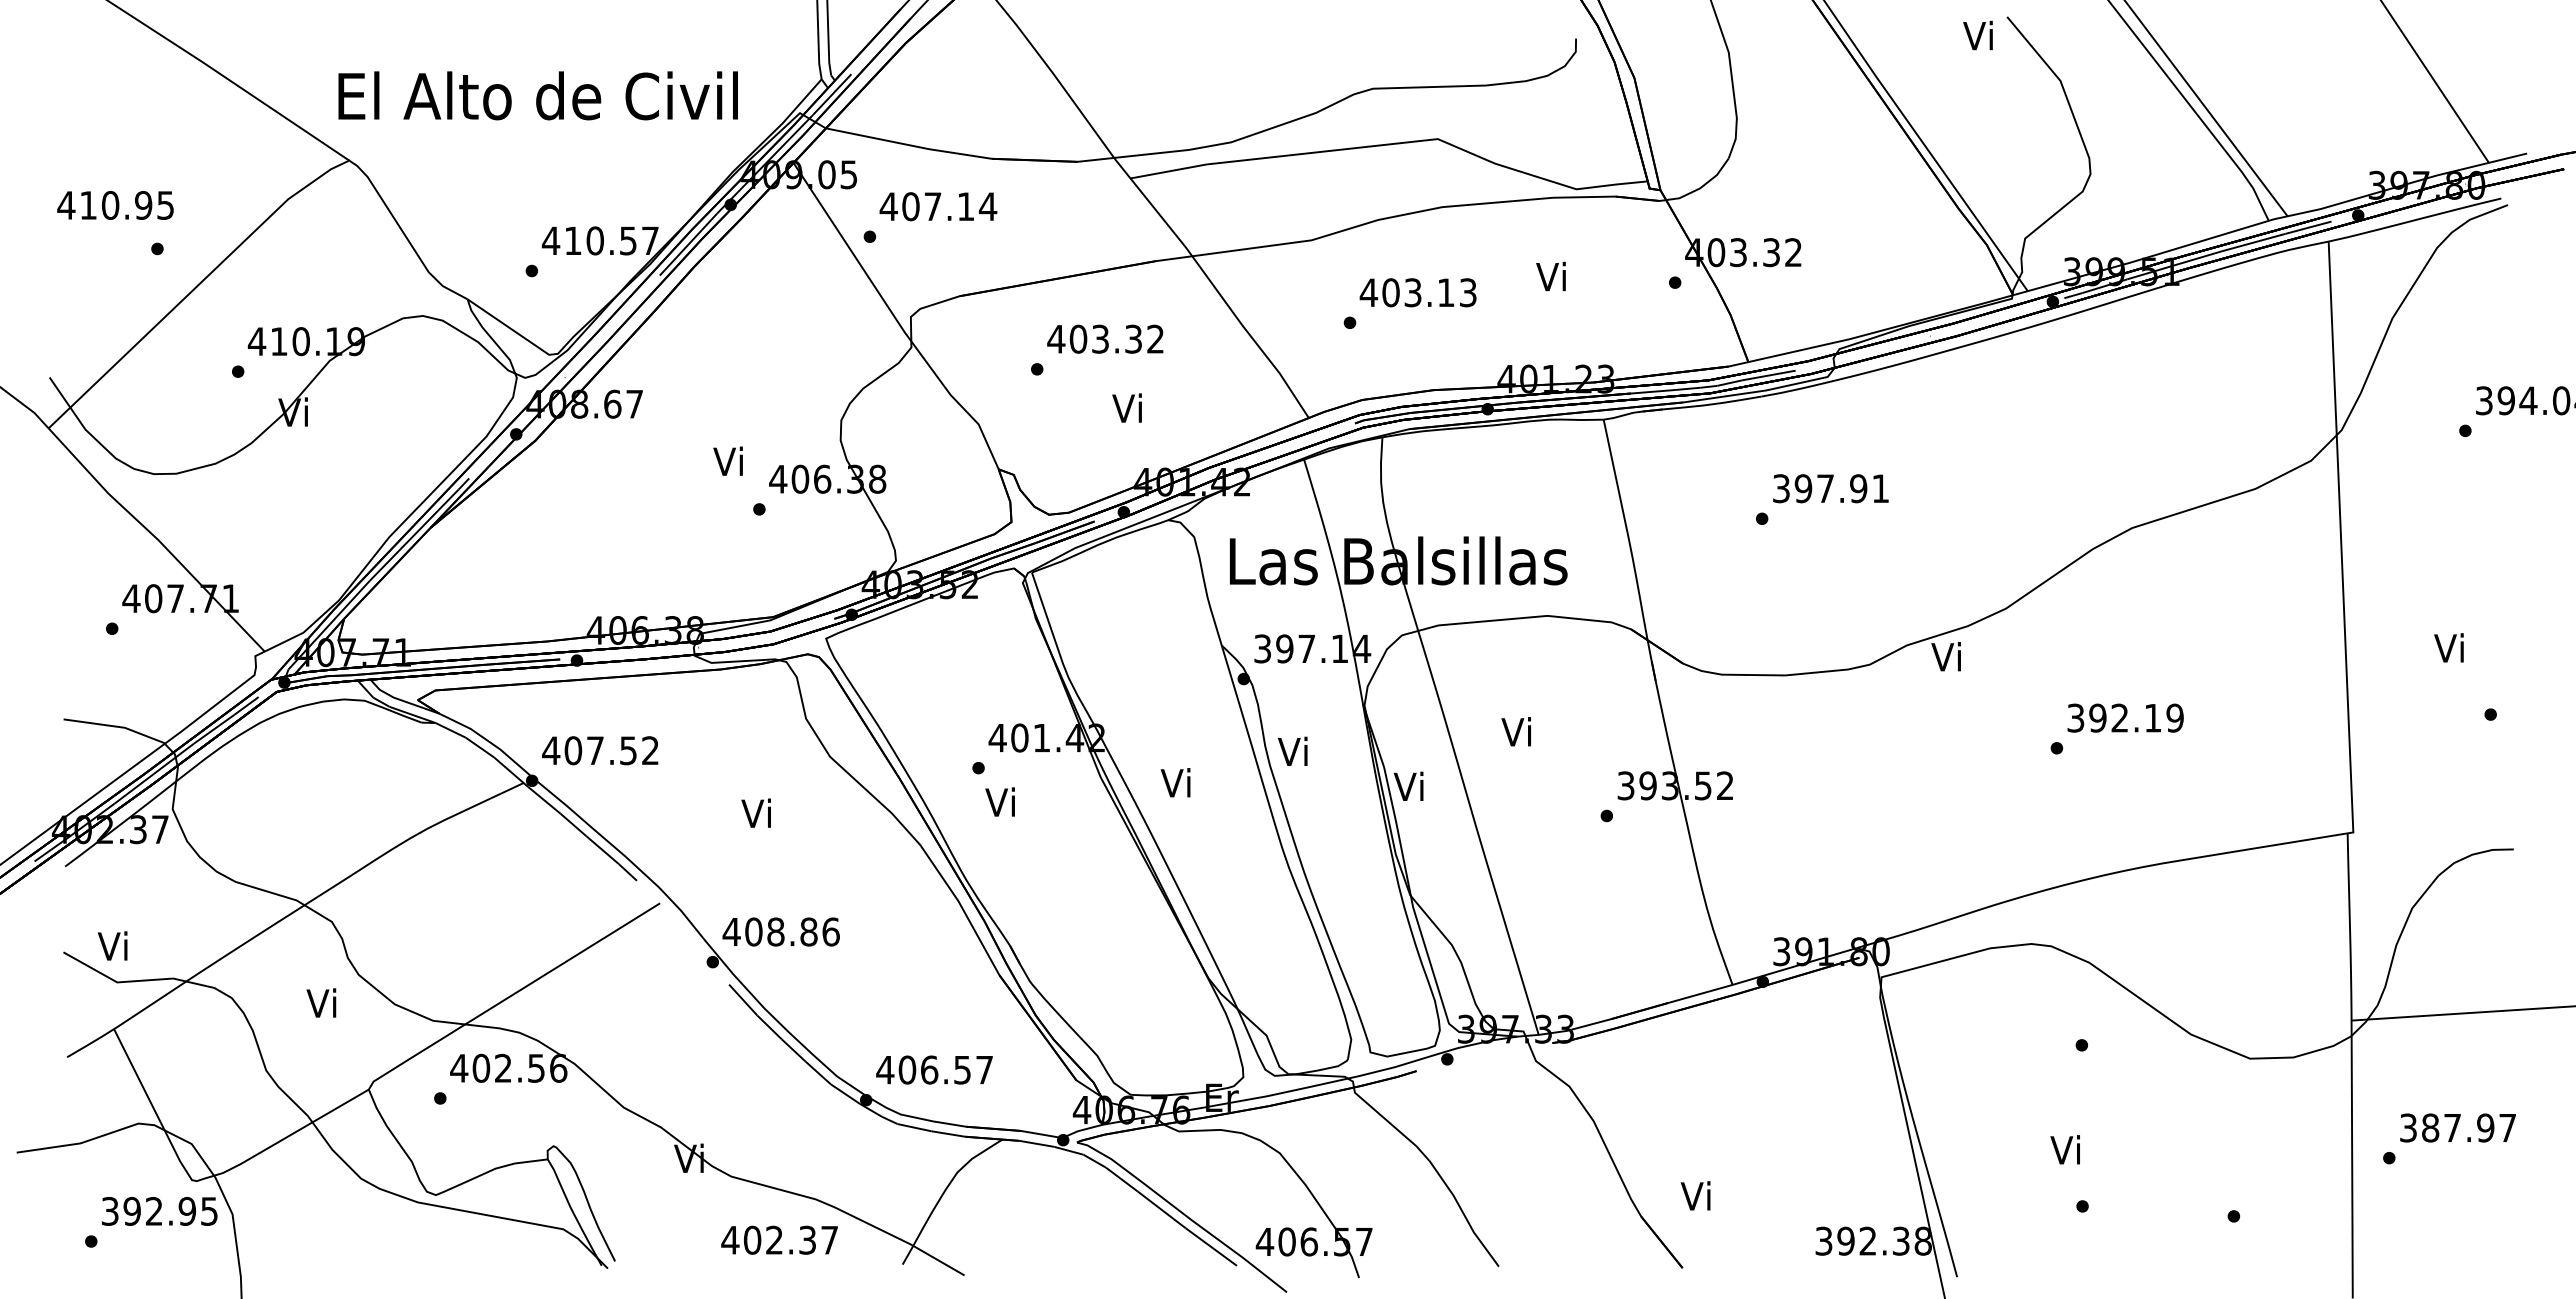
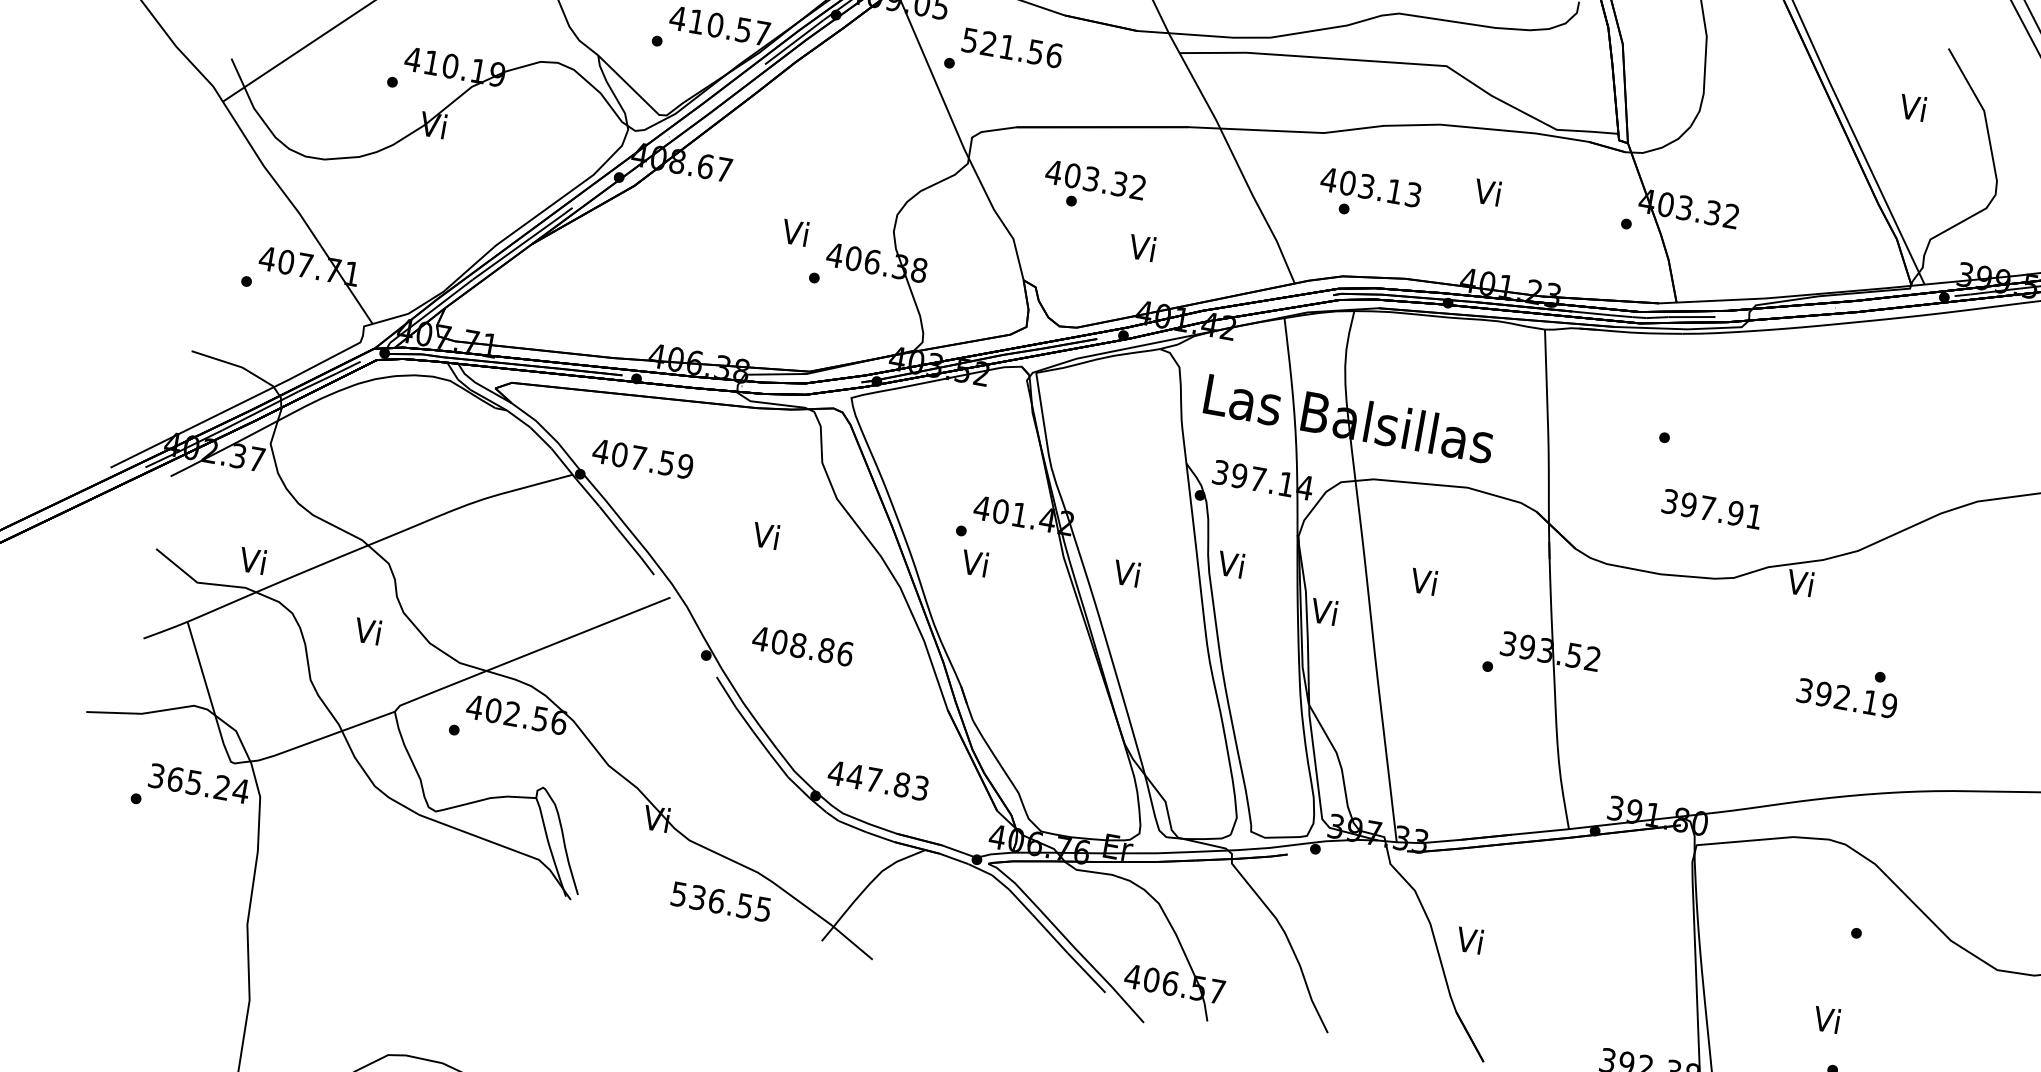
text: (1977, 35) -> (1912, 107), moved
text: (938, 206) -> (1012, 47), 407.14 -> 521.56
text: (1550, 276) -> (1486, 192), moved
text: (1417, 292) -> (1370, 187), moved
text: (1105, 338) -> (1095, 179), moved
text: (1830, 488) -> (1711, 508), moved
text: (2125, 717) -> (1847, 697), moved
text: (650, 750) -> (685, 466), 407.52 -> 407.59
text: (780, 931) -> (802, 645), moved
text: (112, 945) -> (252, 560), moved
text: (945, 1069) -> (887, 781), 406.57 -> 447.83
text: (1695, 1195) -> (1469, 939), moved
text: (170, 1210) -> (208, 784), 392.95 -> 365.24
text: (779, 1239) -> (720, 901), 402.37 -> 536.55

